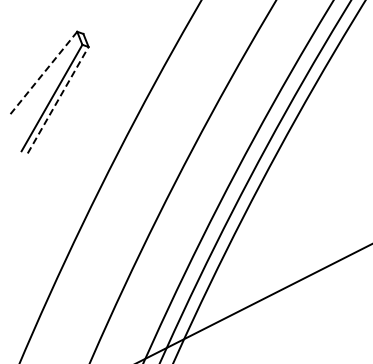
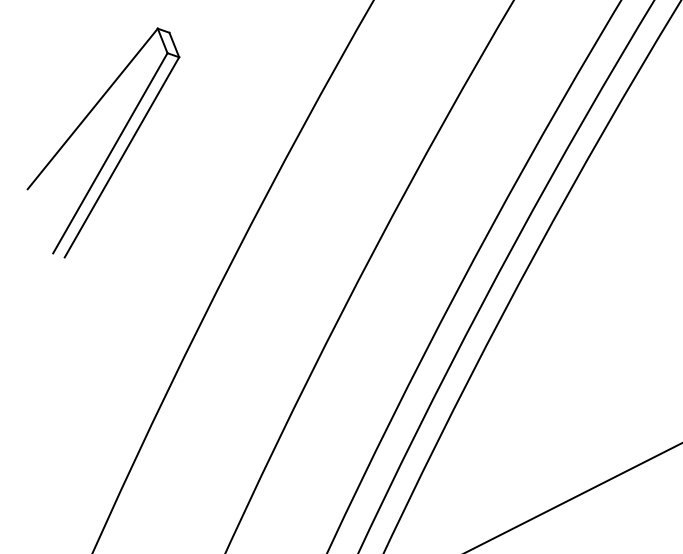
line: (42, 74) -> (92, 108), dashed -> solid
line: (58, 99) -> (122, 156), dashed -> solid

